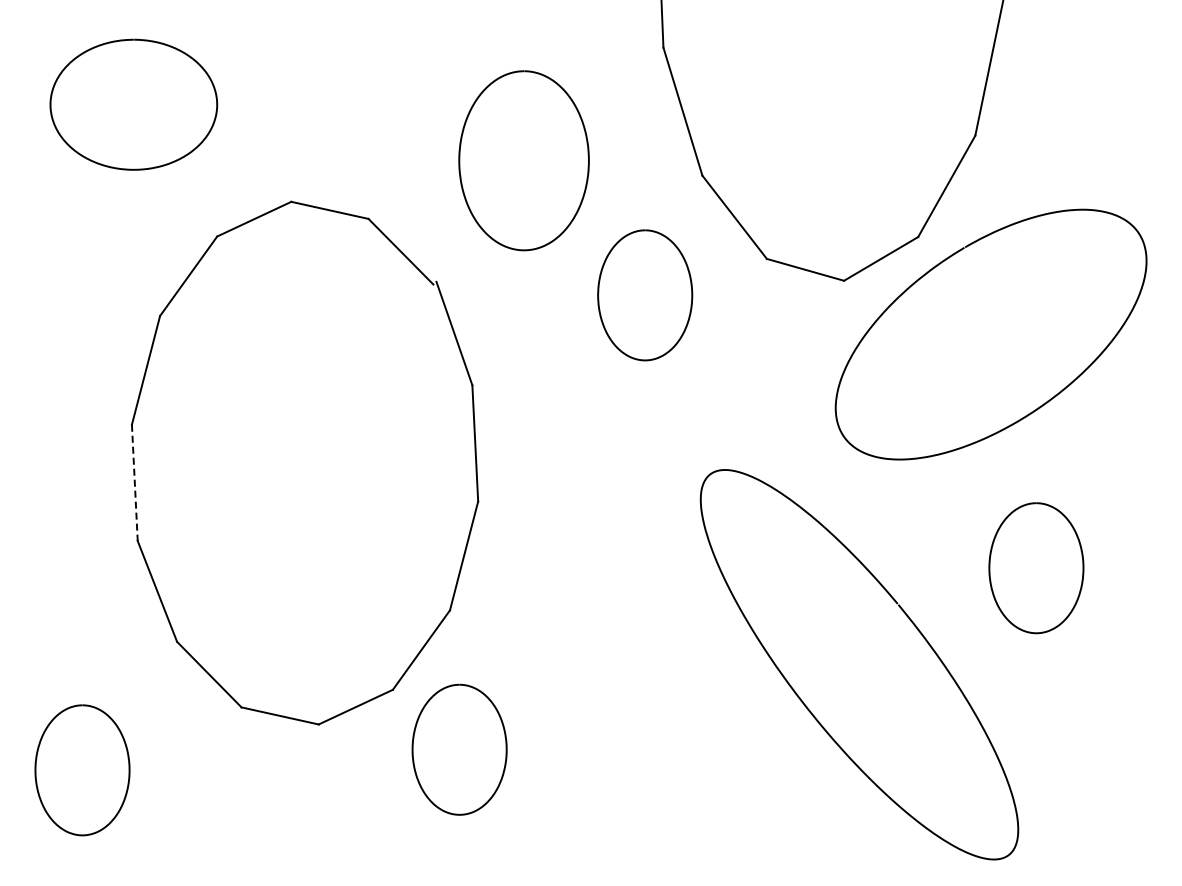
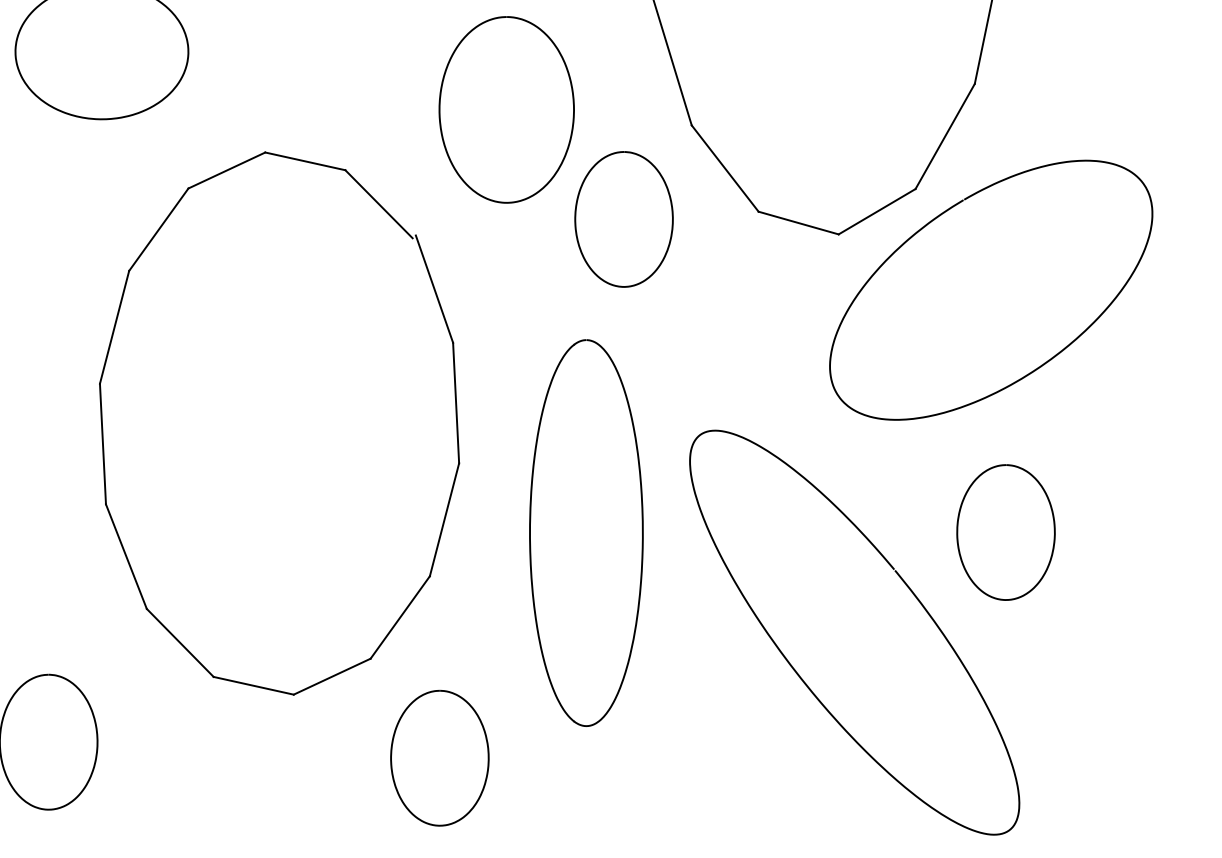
curve: (690, 286) -> (671, 210), moved
line: (134, 483) -> (102, 444), dashed -> solid
part: (600, 568) -> (586, 532), added
curve: (990, 568) -> (958, 532), moved
curve: (413, 749) -> (392, 757), moved

